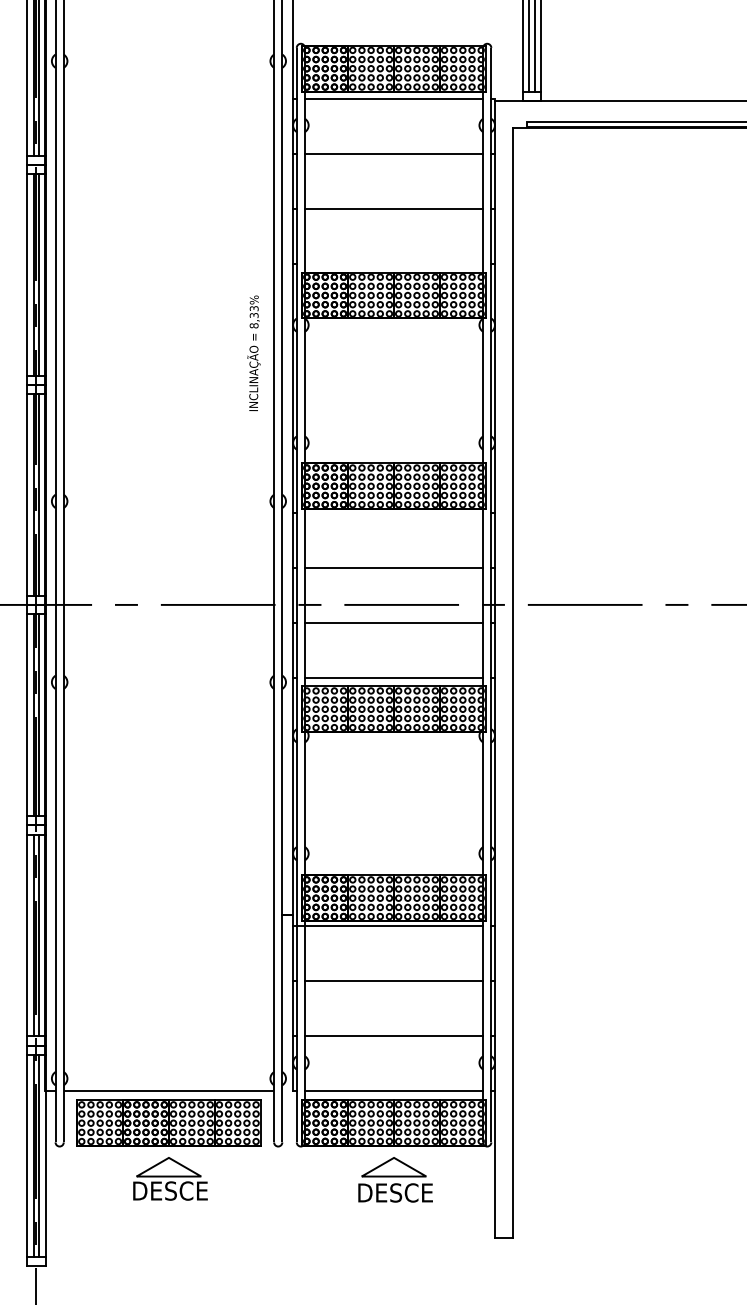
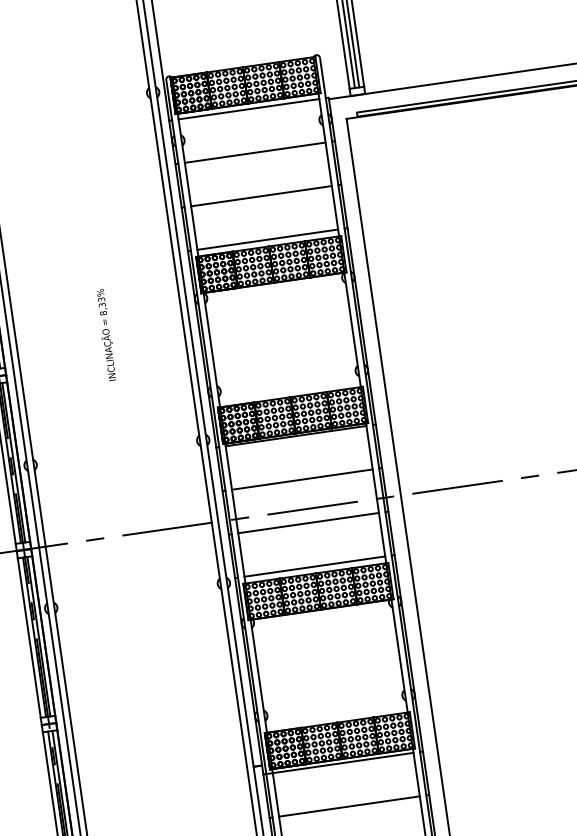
line: (393, 263) -> (267, 239), added
text: (253, 353) -> (106, 335), moved
line: (393, 512) -> (295, 436), added

